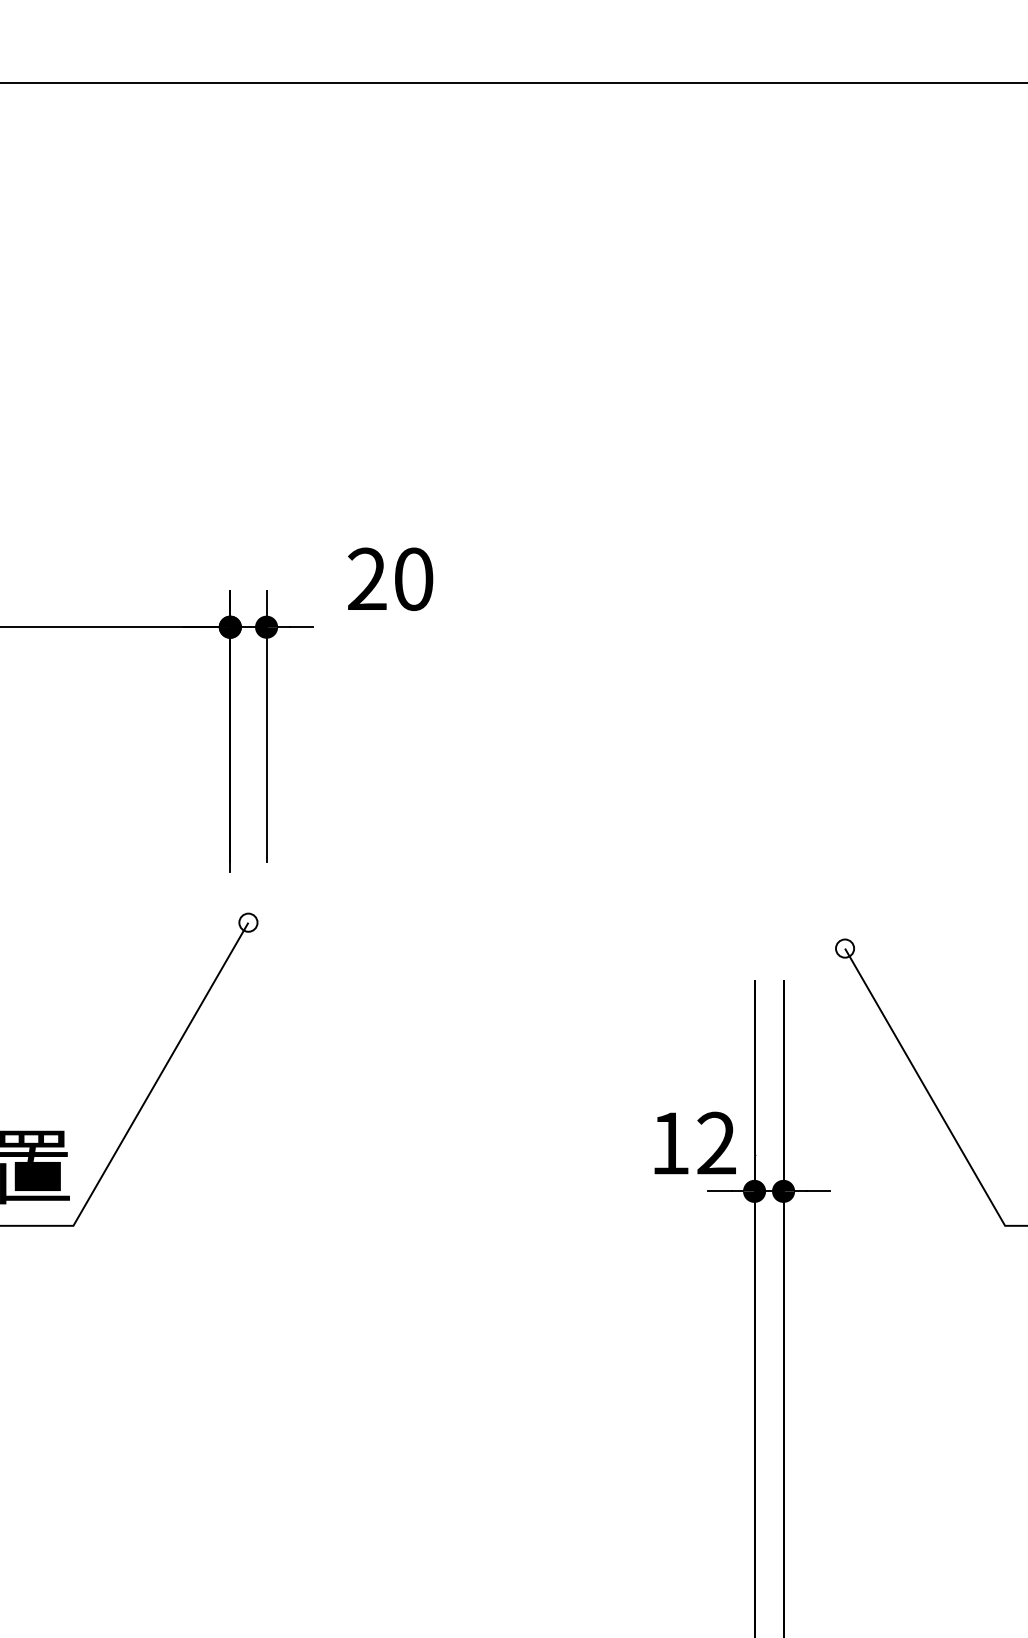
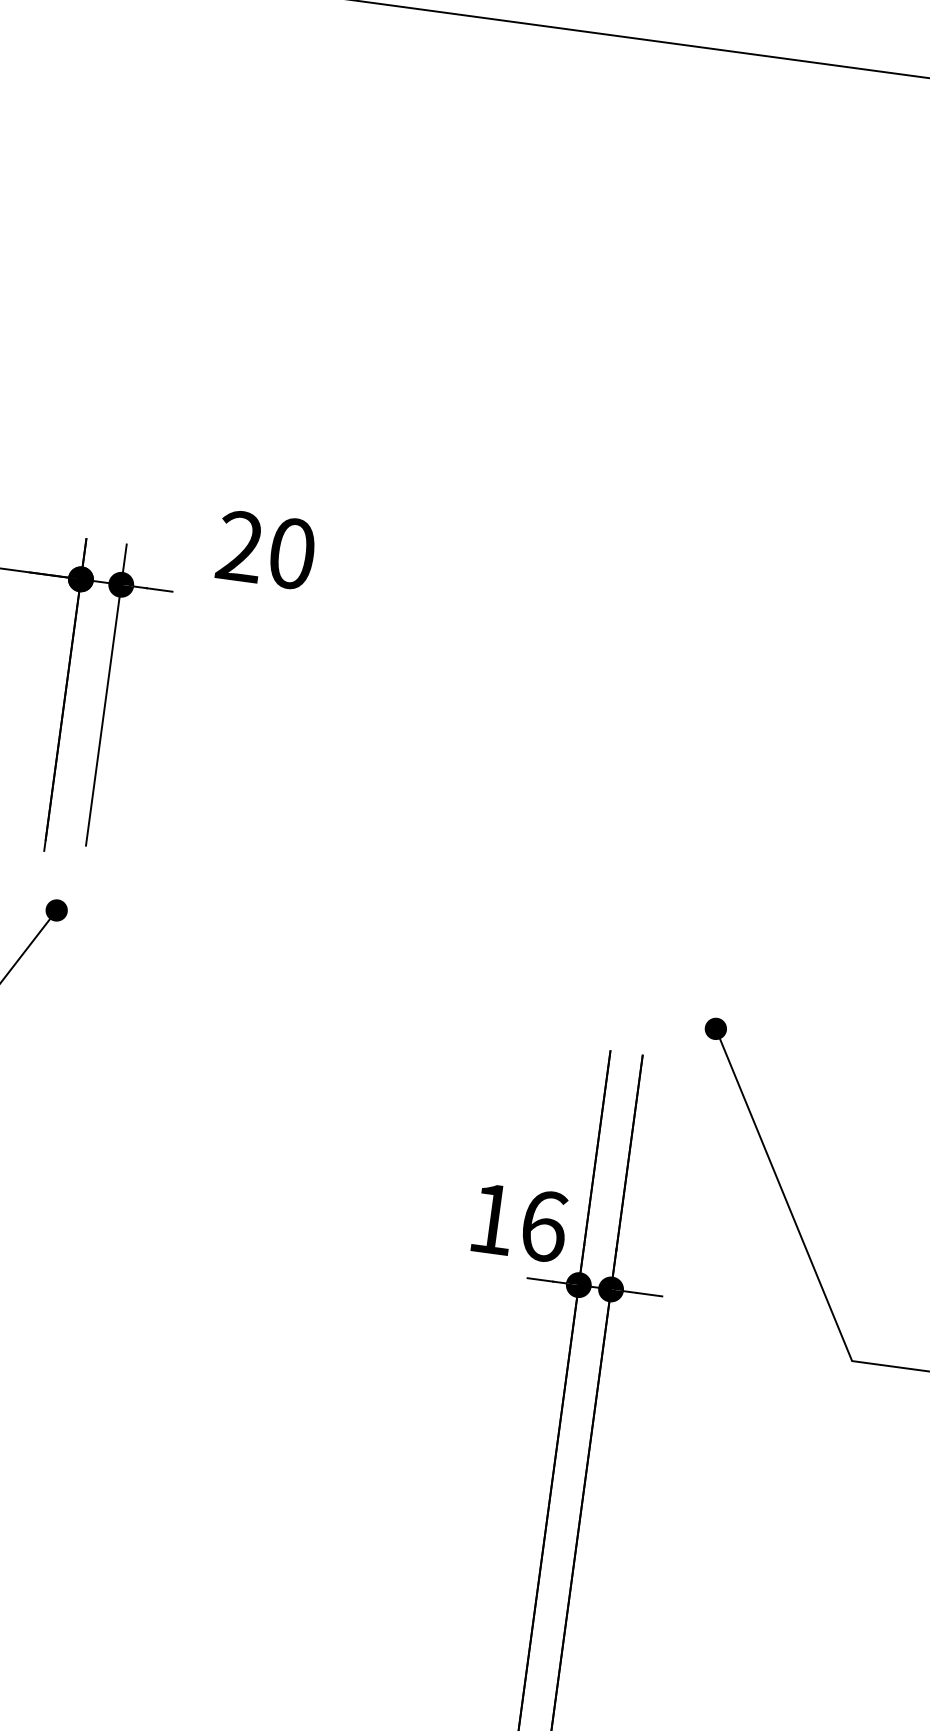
fill: (248, 922) -> (56, 910), added
fill: (844, 948) -> (715, 1028), added
text: (716, 1143) -> (543, 1226), 12 -> 16

